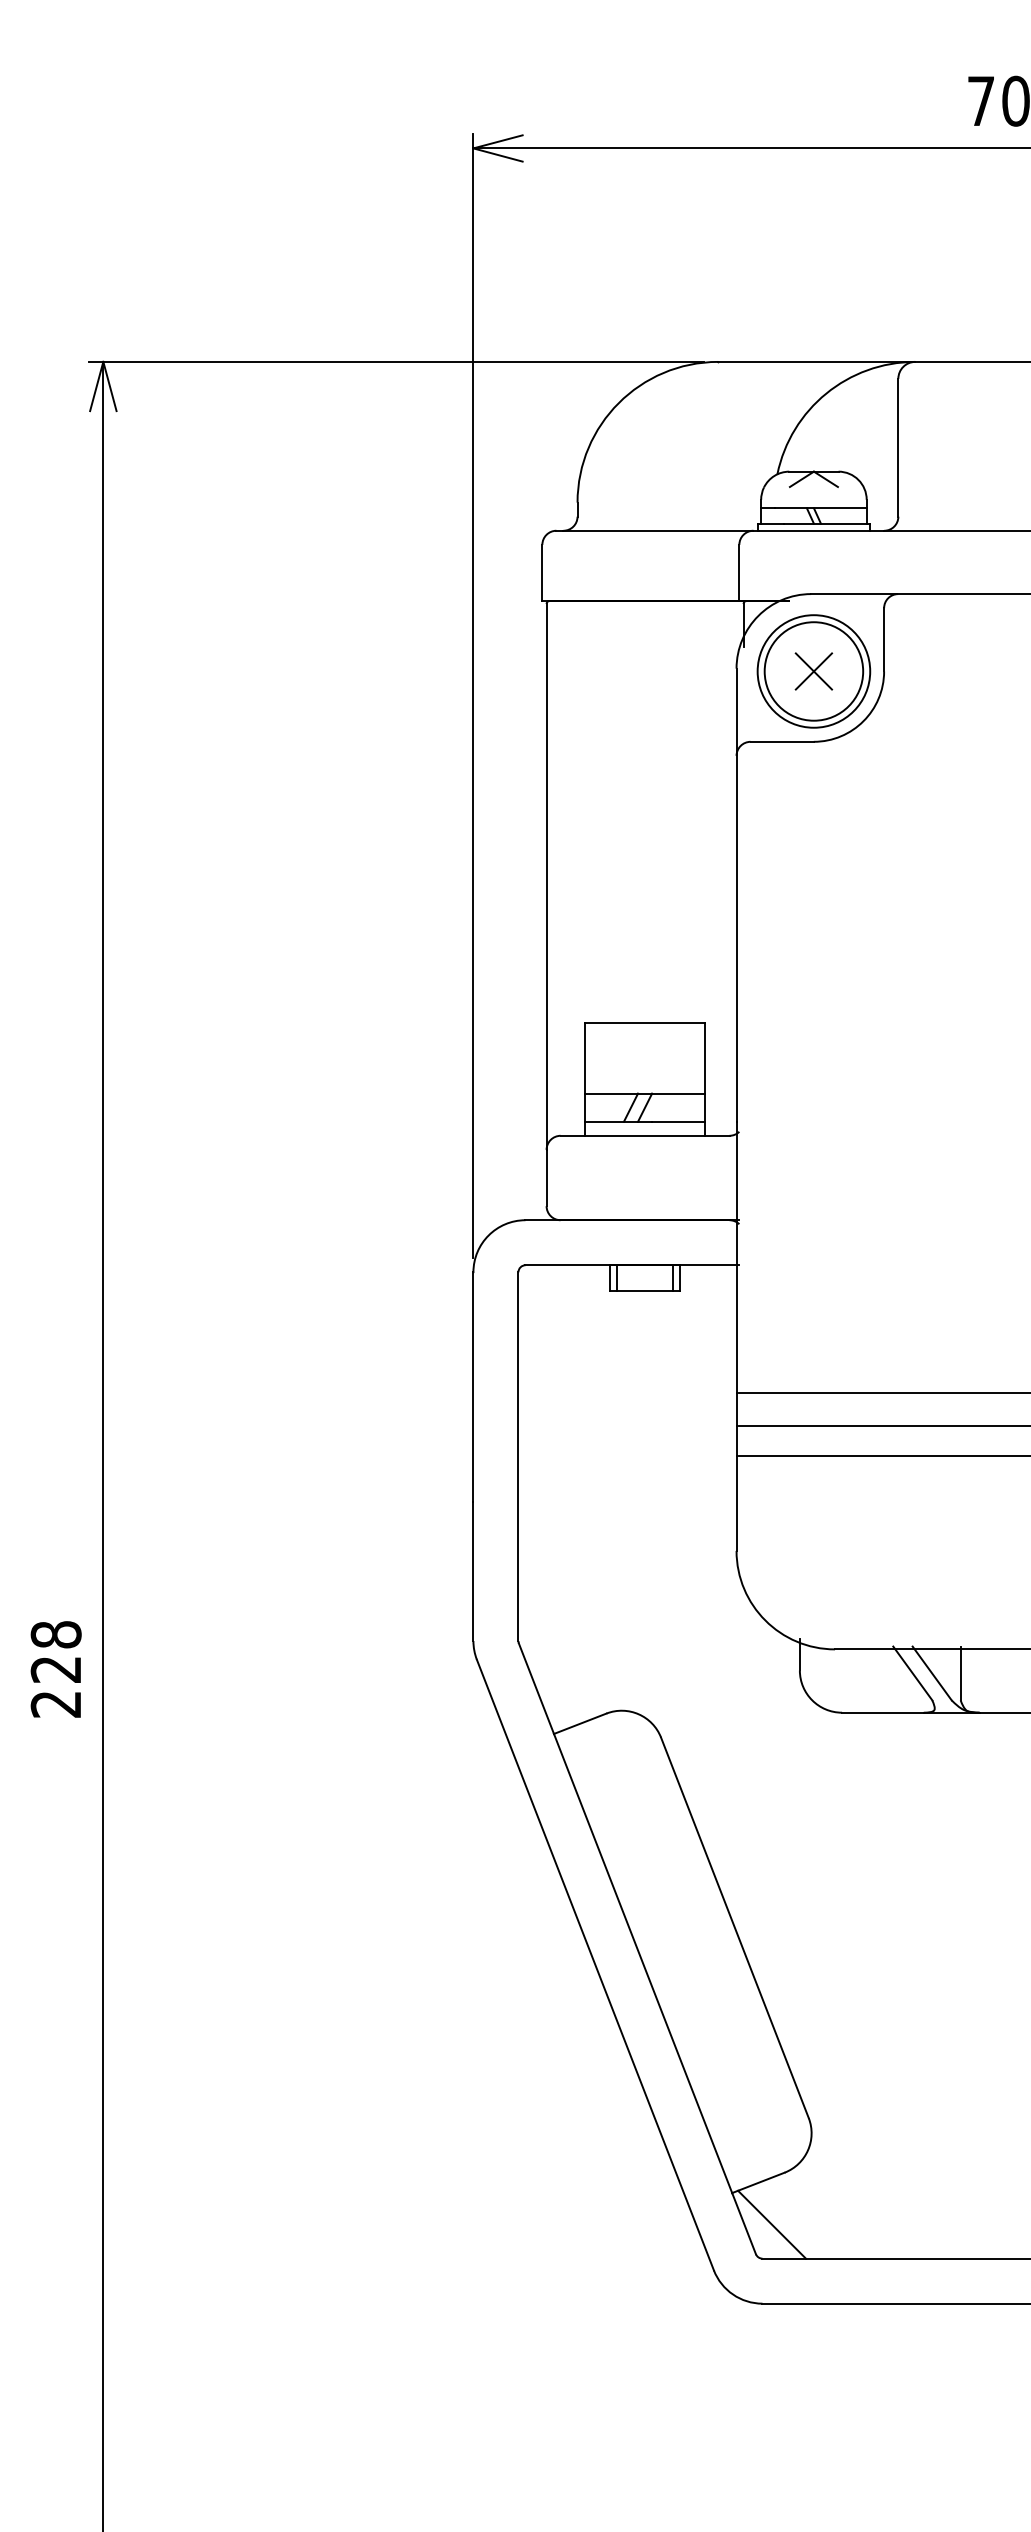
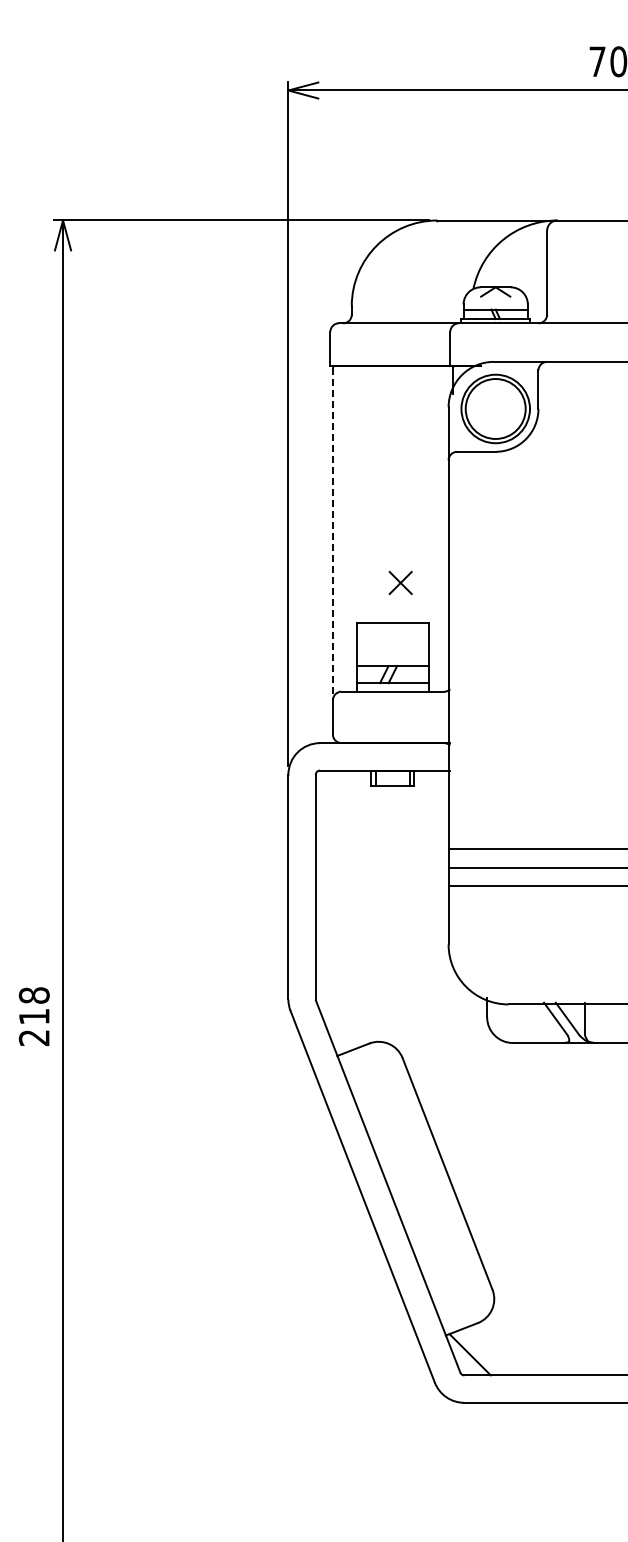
part: (813, 670) -> (400, 582), moved
line: (545, 877) -> (332, 534), solid -> dashed
text: (54, 1669) -> (33, 1016), 228 -> 218

